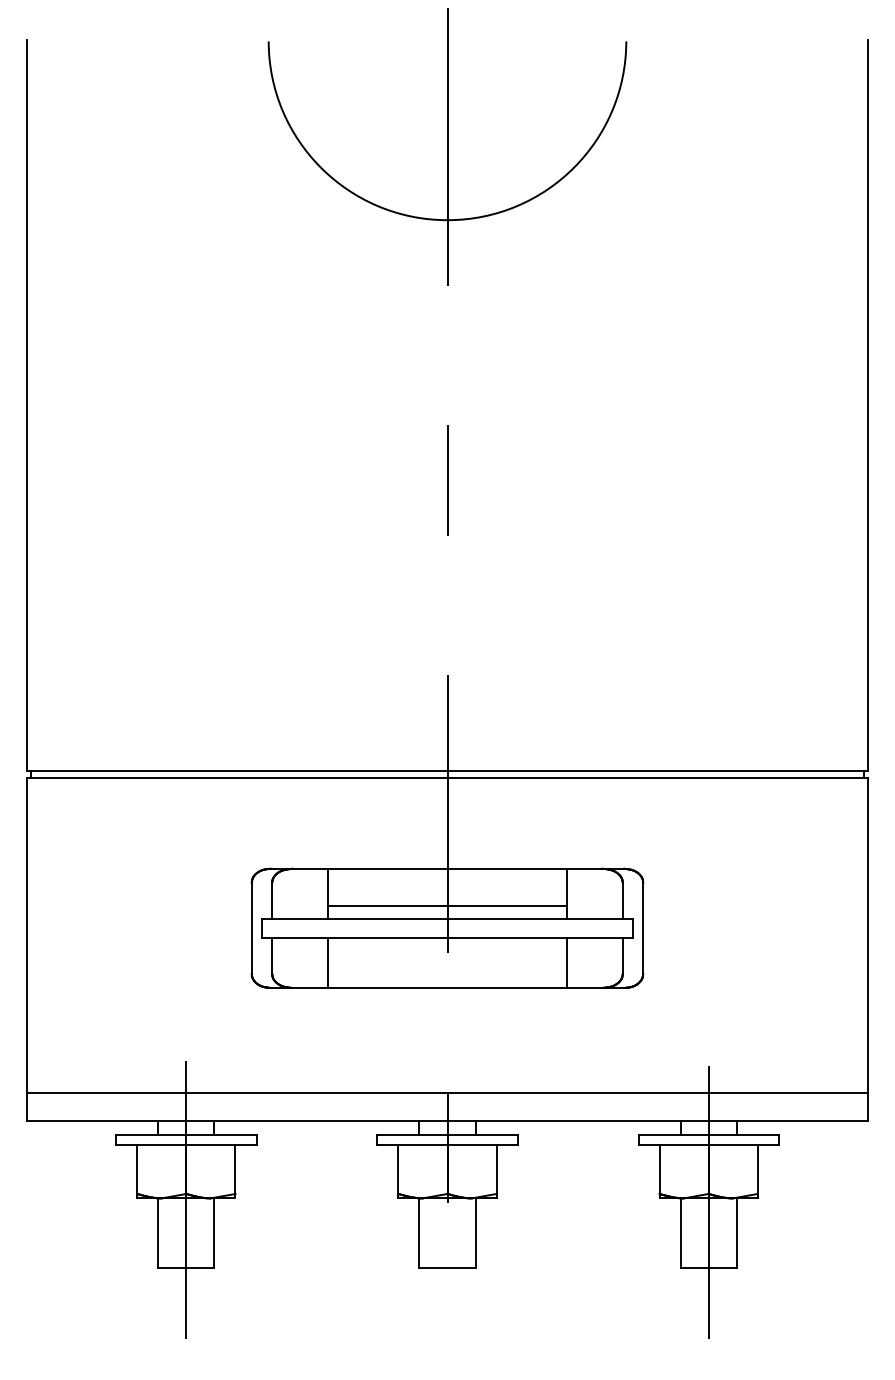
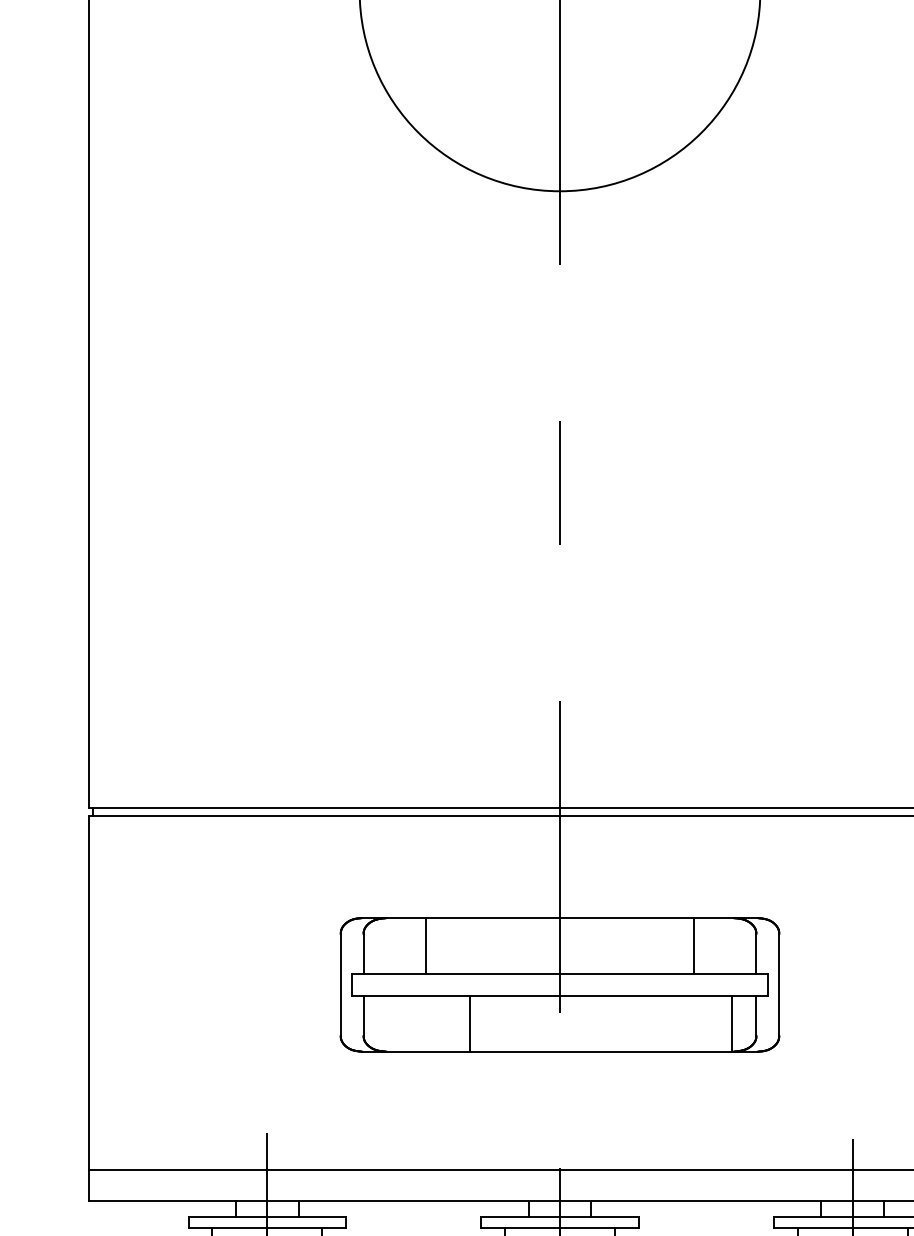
line: (447, 906) -> (560, 960), removed
line: (328, 963) -> (470, 1024), moved
line: (566, 963) -> (731, 1024), moved

